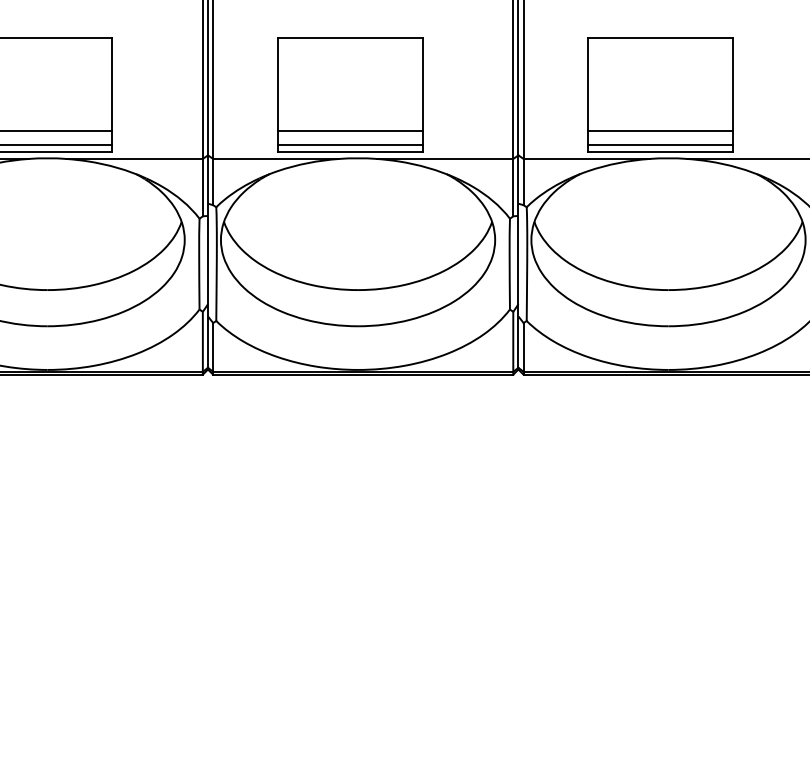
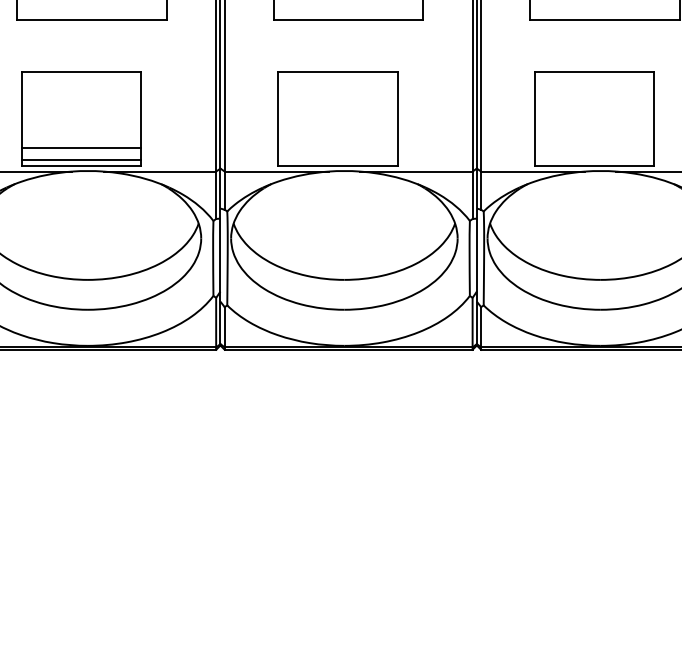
line: (349, 131) -> (337, 148), removed
line: (660, 131) -> (594, 148), removed
line: (349, 144) -> (337, 159), removed
line: (660, 144) -> (594, 159), removed

